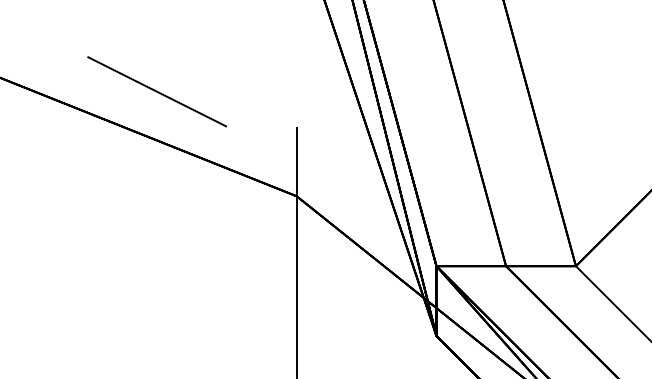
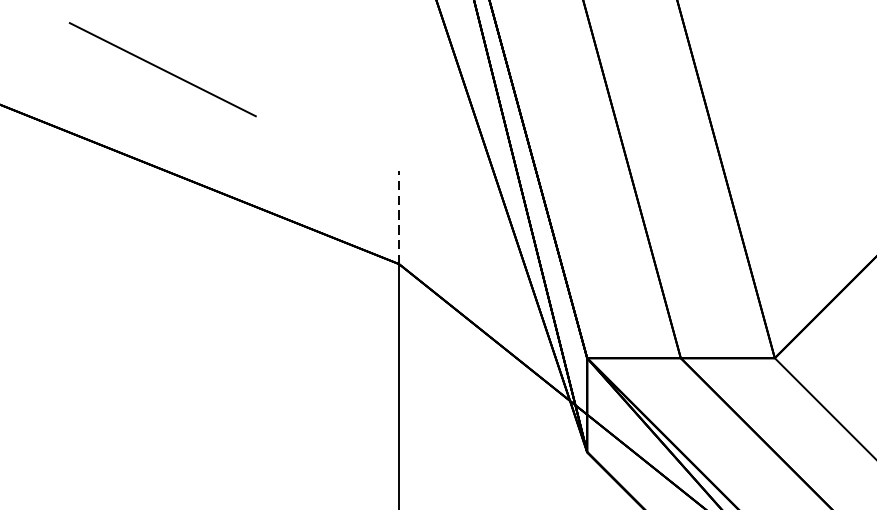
line: (156, 91) -> (161, 69), moved
line: (296, 161) -> (398, 217), solid -> dashed

